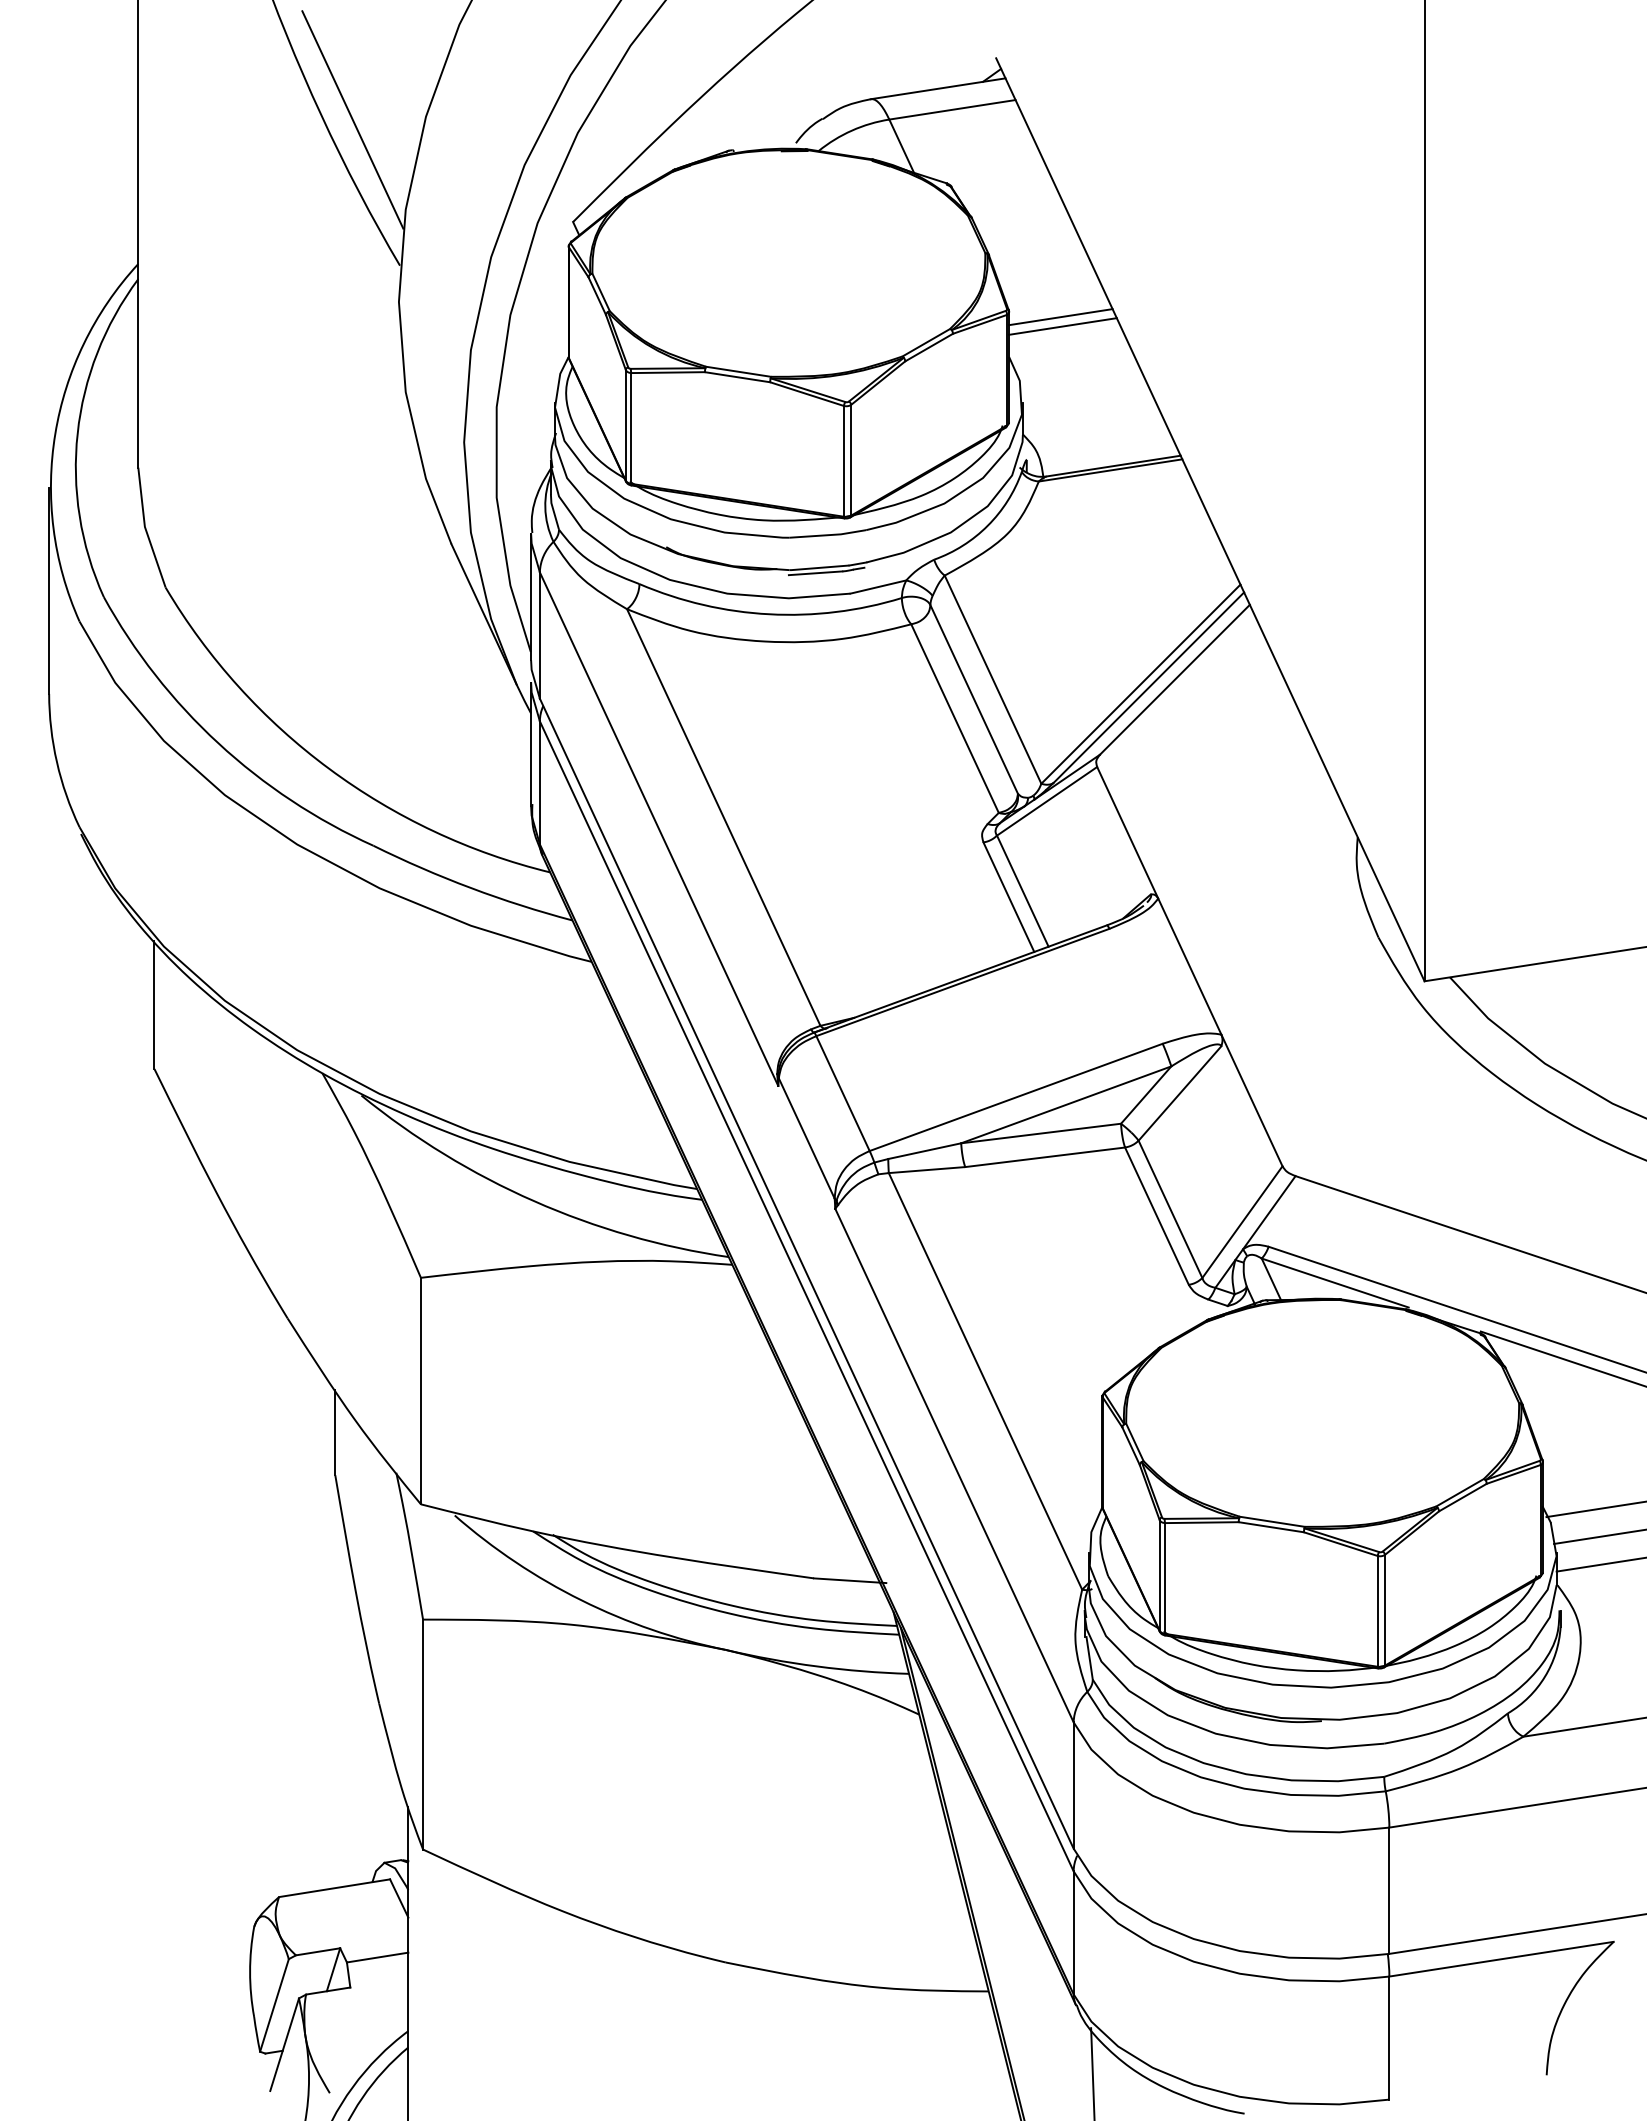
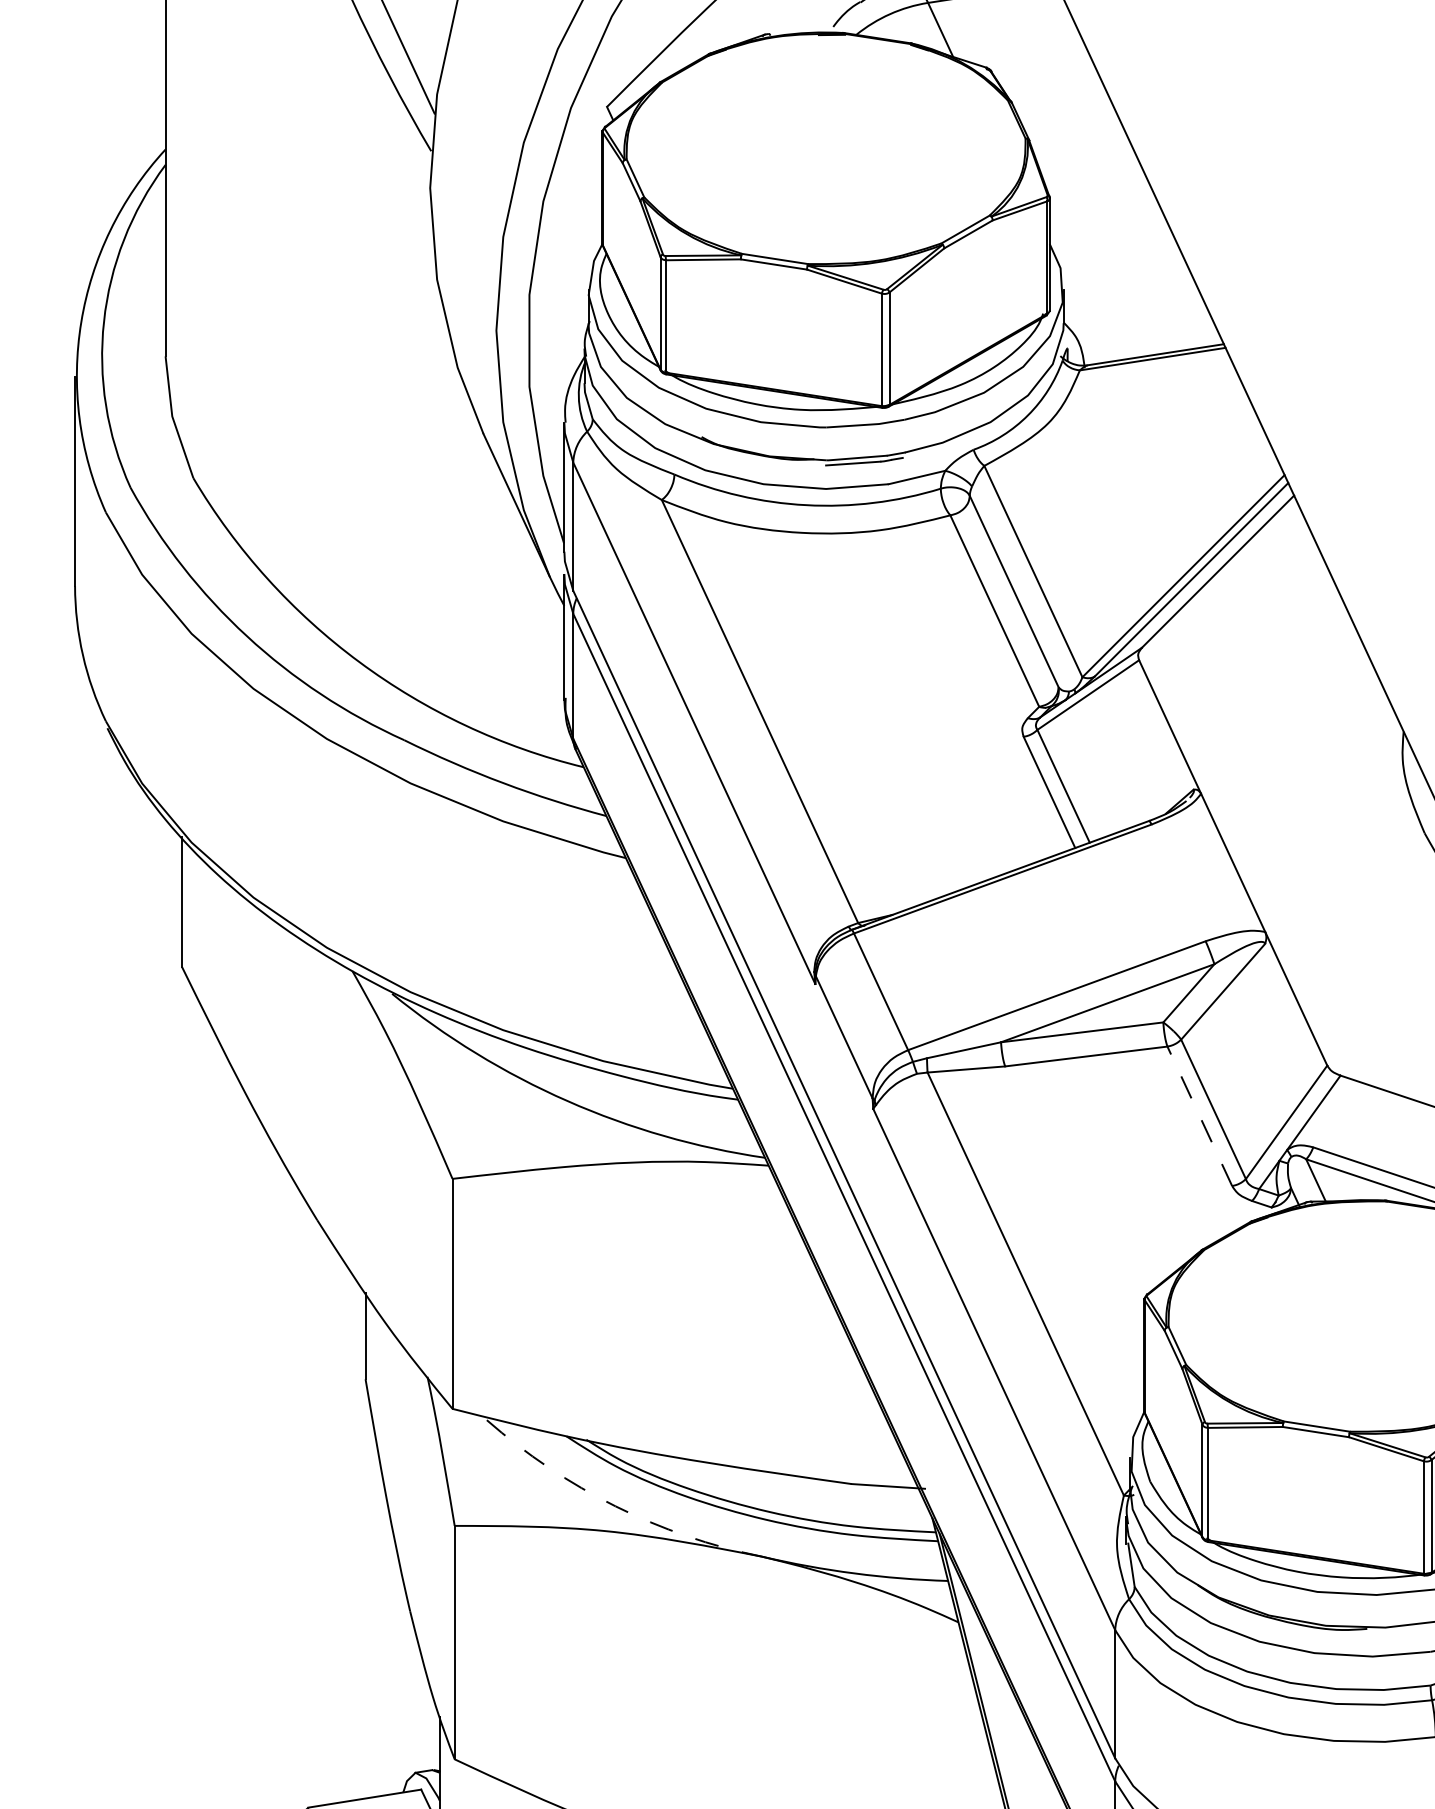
line: (1060, 317) -> (1101, 203), removed
line: (1062, 326) -> (1103, 212), removed
line: (1156, 1216) -> (1199, 1116), solid -> dashed
arc: (581, 1600) -> (615, 1506), solid -> dashed

